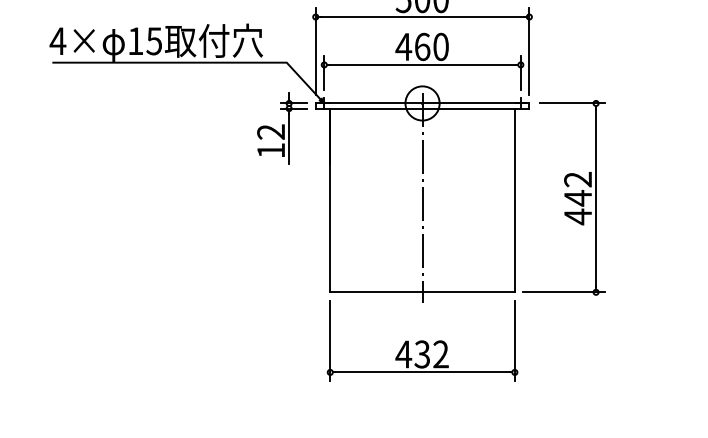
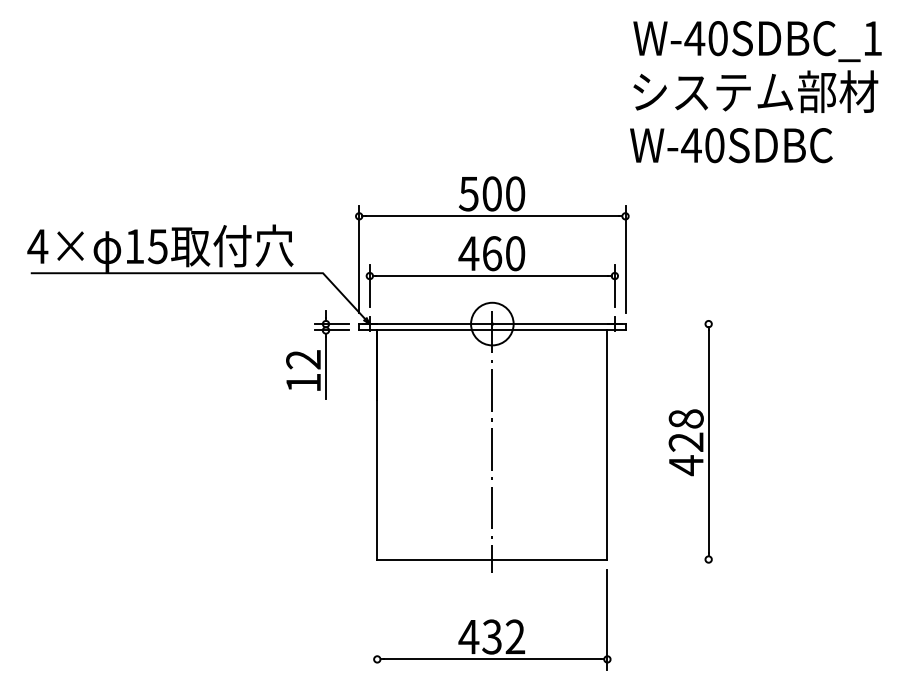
line: (571, 103) -> (678, 324), removed
text: (577, 188) -> (685, 430), 442 -> 428
line: (563, 292) -> (668, 559), removed
line: (330, 341) -> (377, 620), removed

